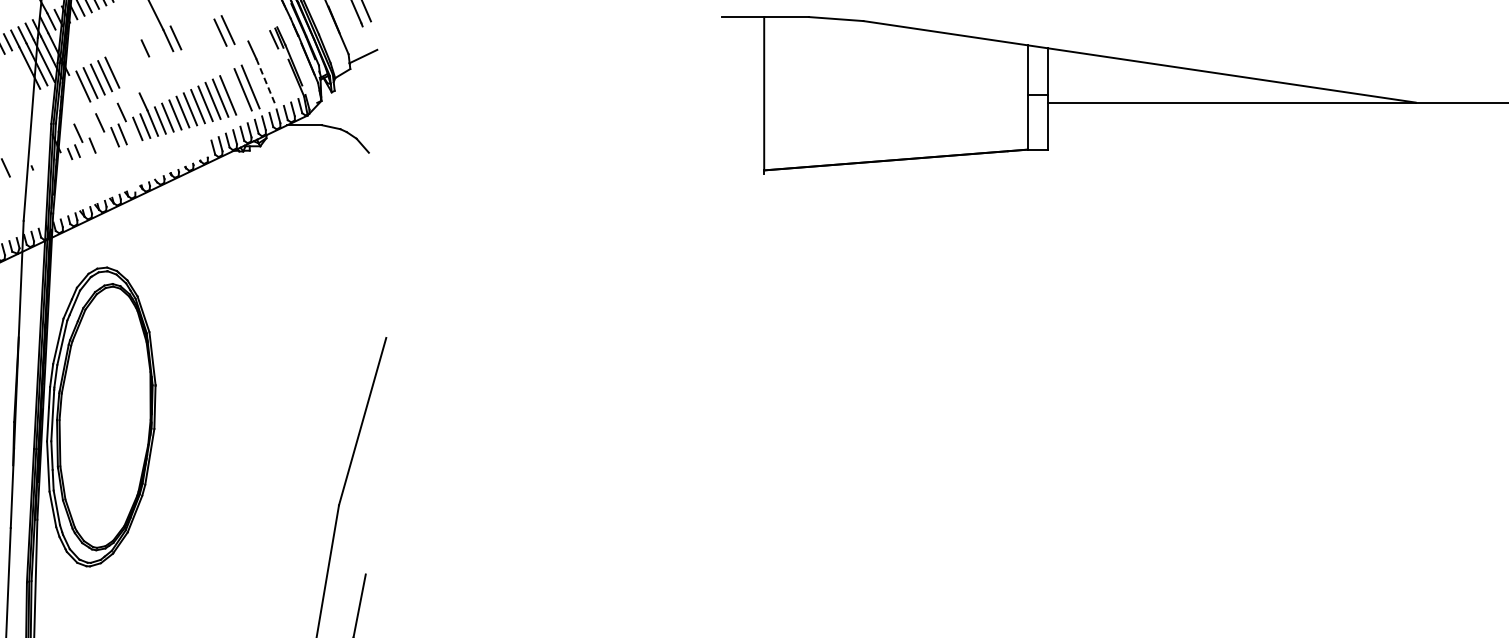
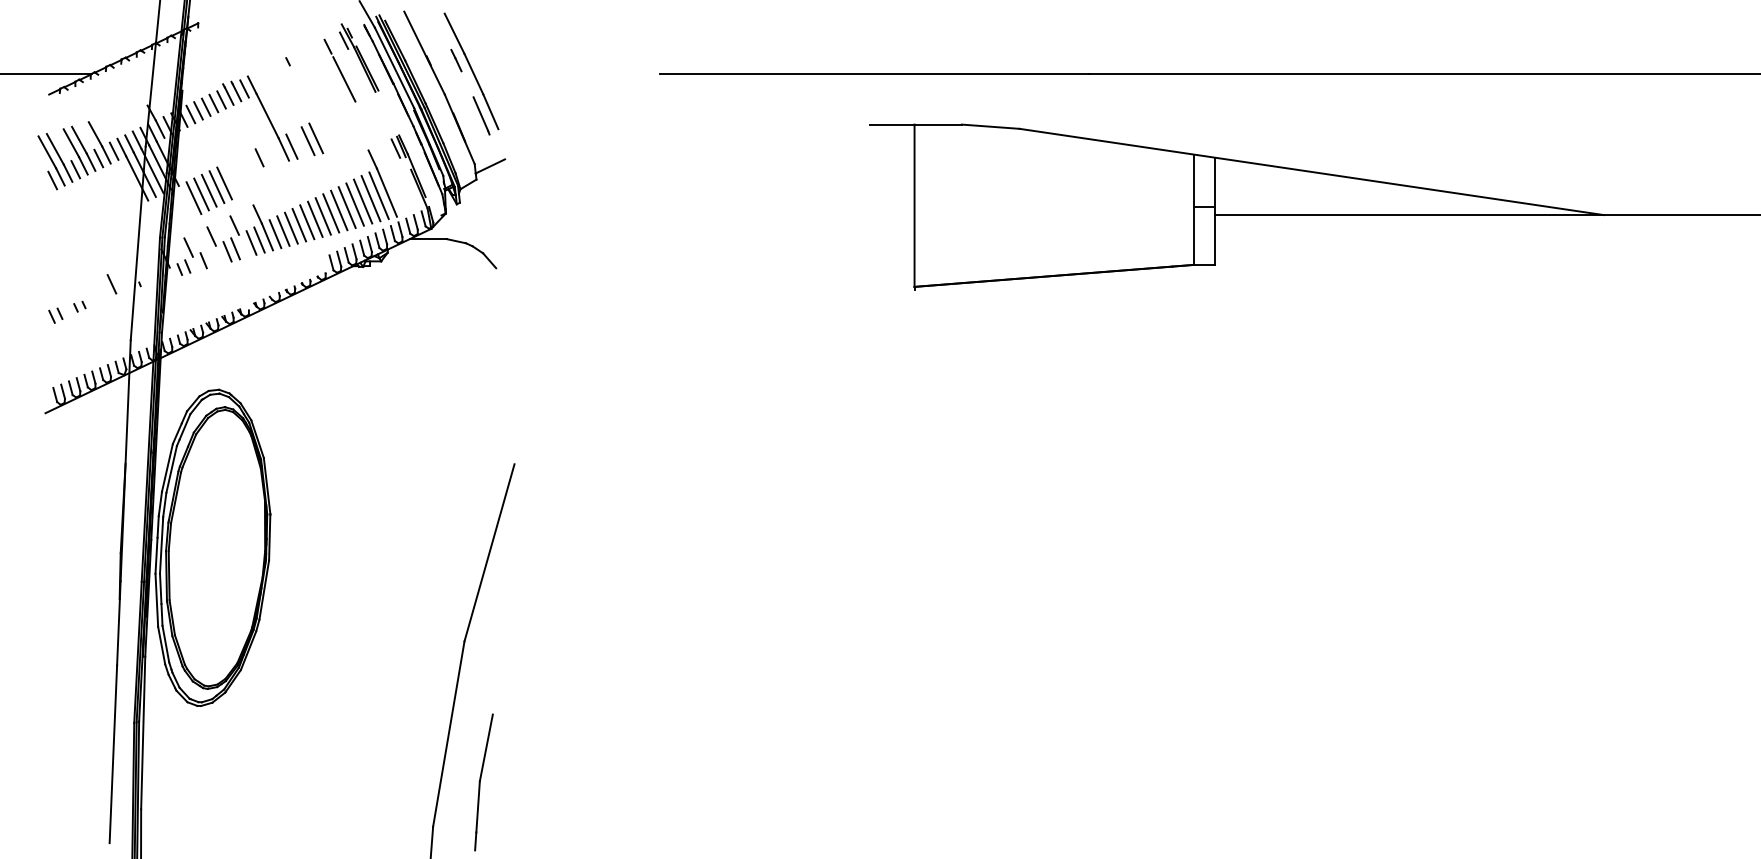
part: (224, 31) -> (312, 139), moved
line: (266, 82) -> (387, 193), dashed -> solid
line: (257, 84) -> (378, 195), added
line: (235, 92) -> (354, 204), added

